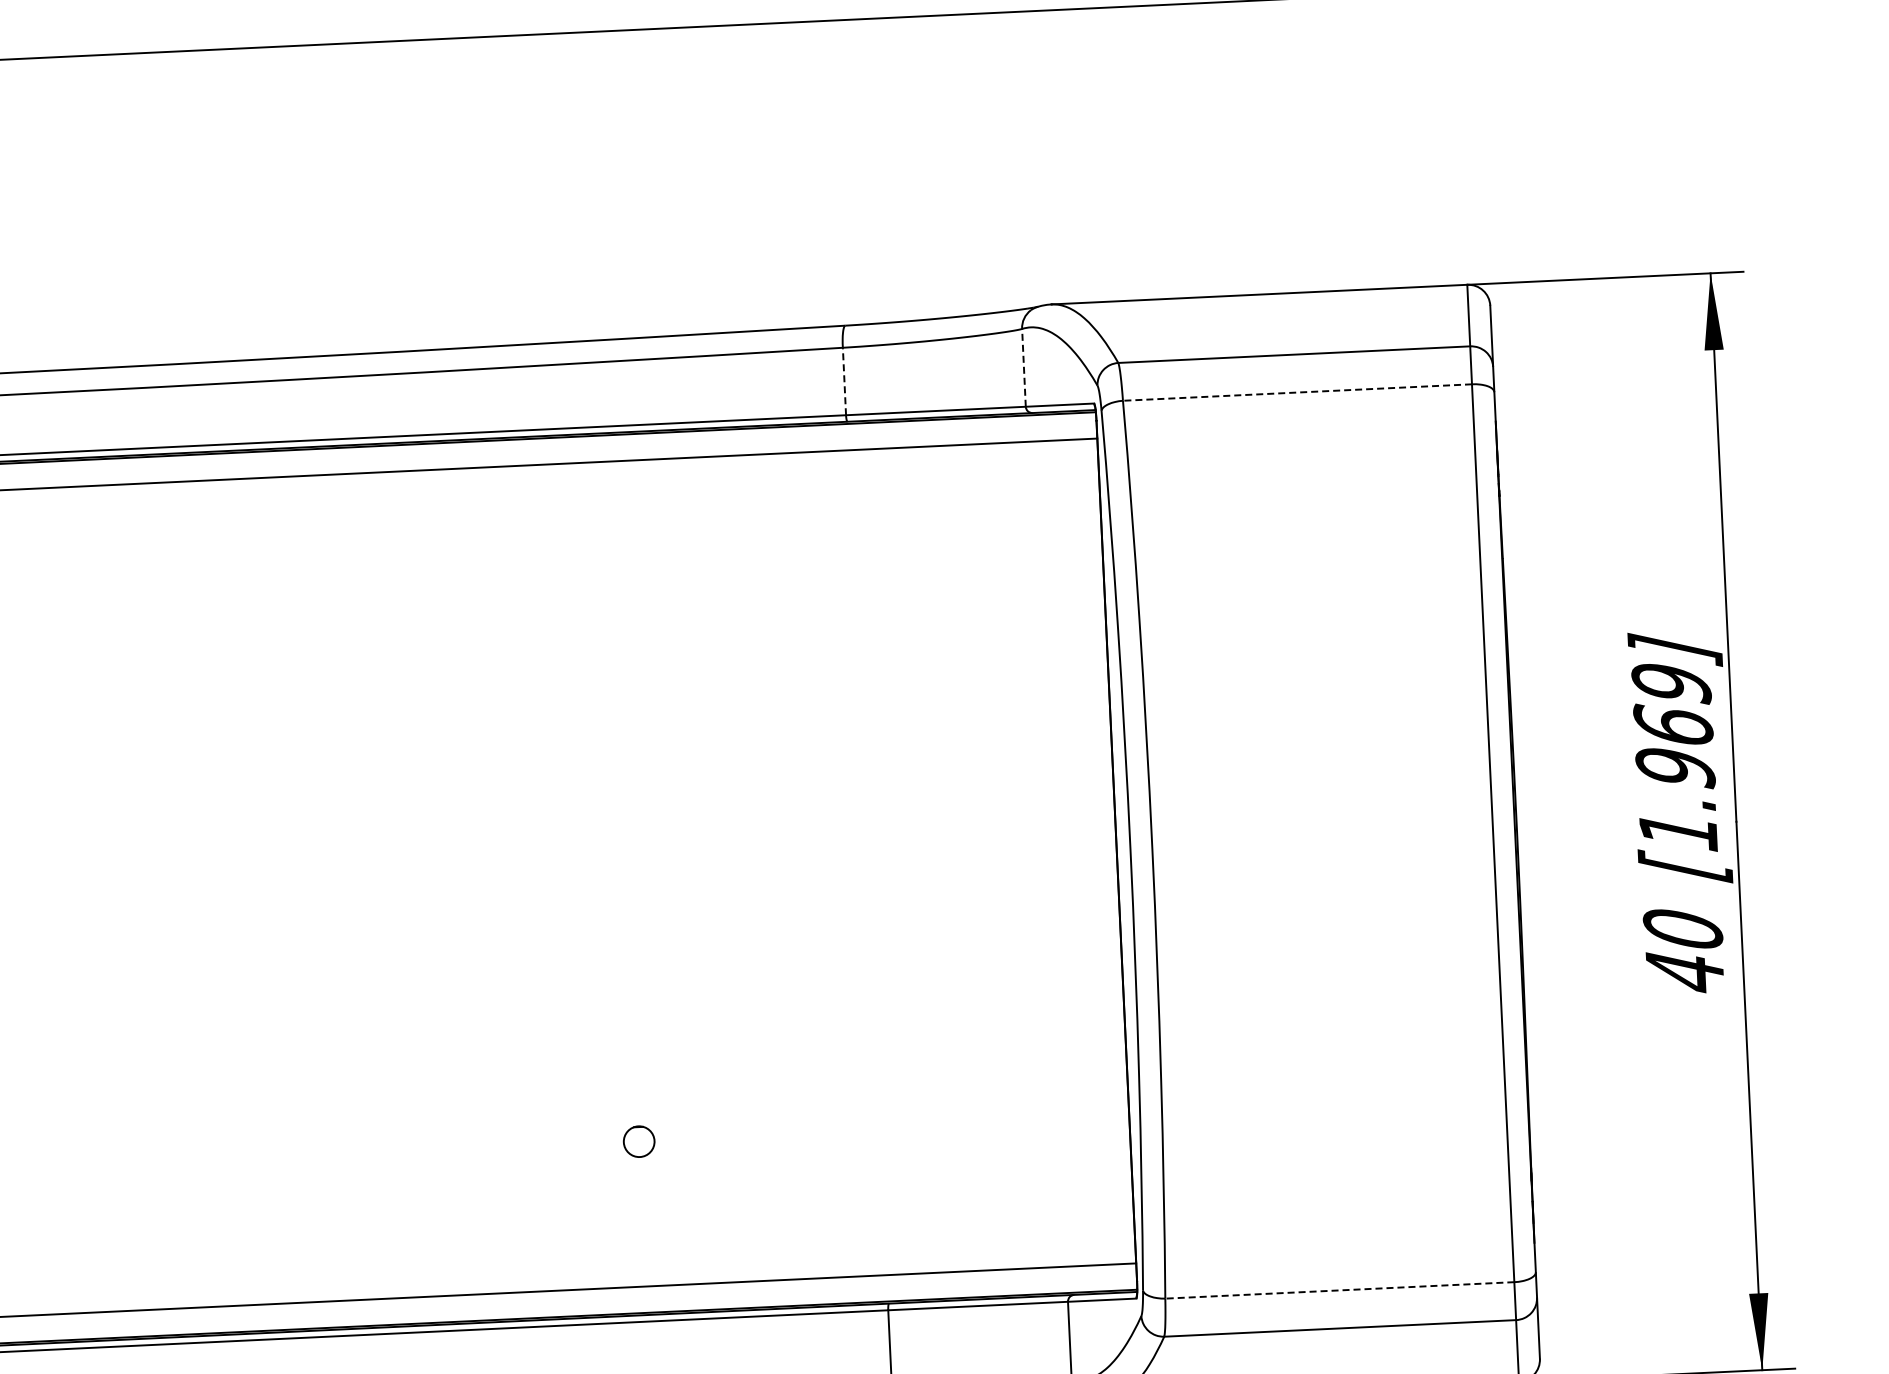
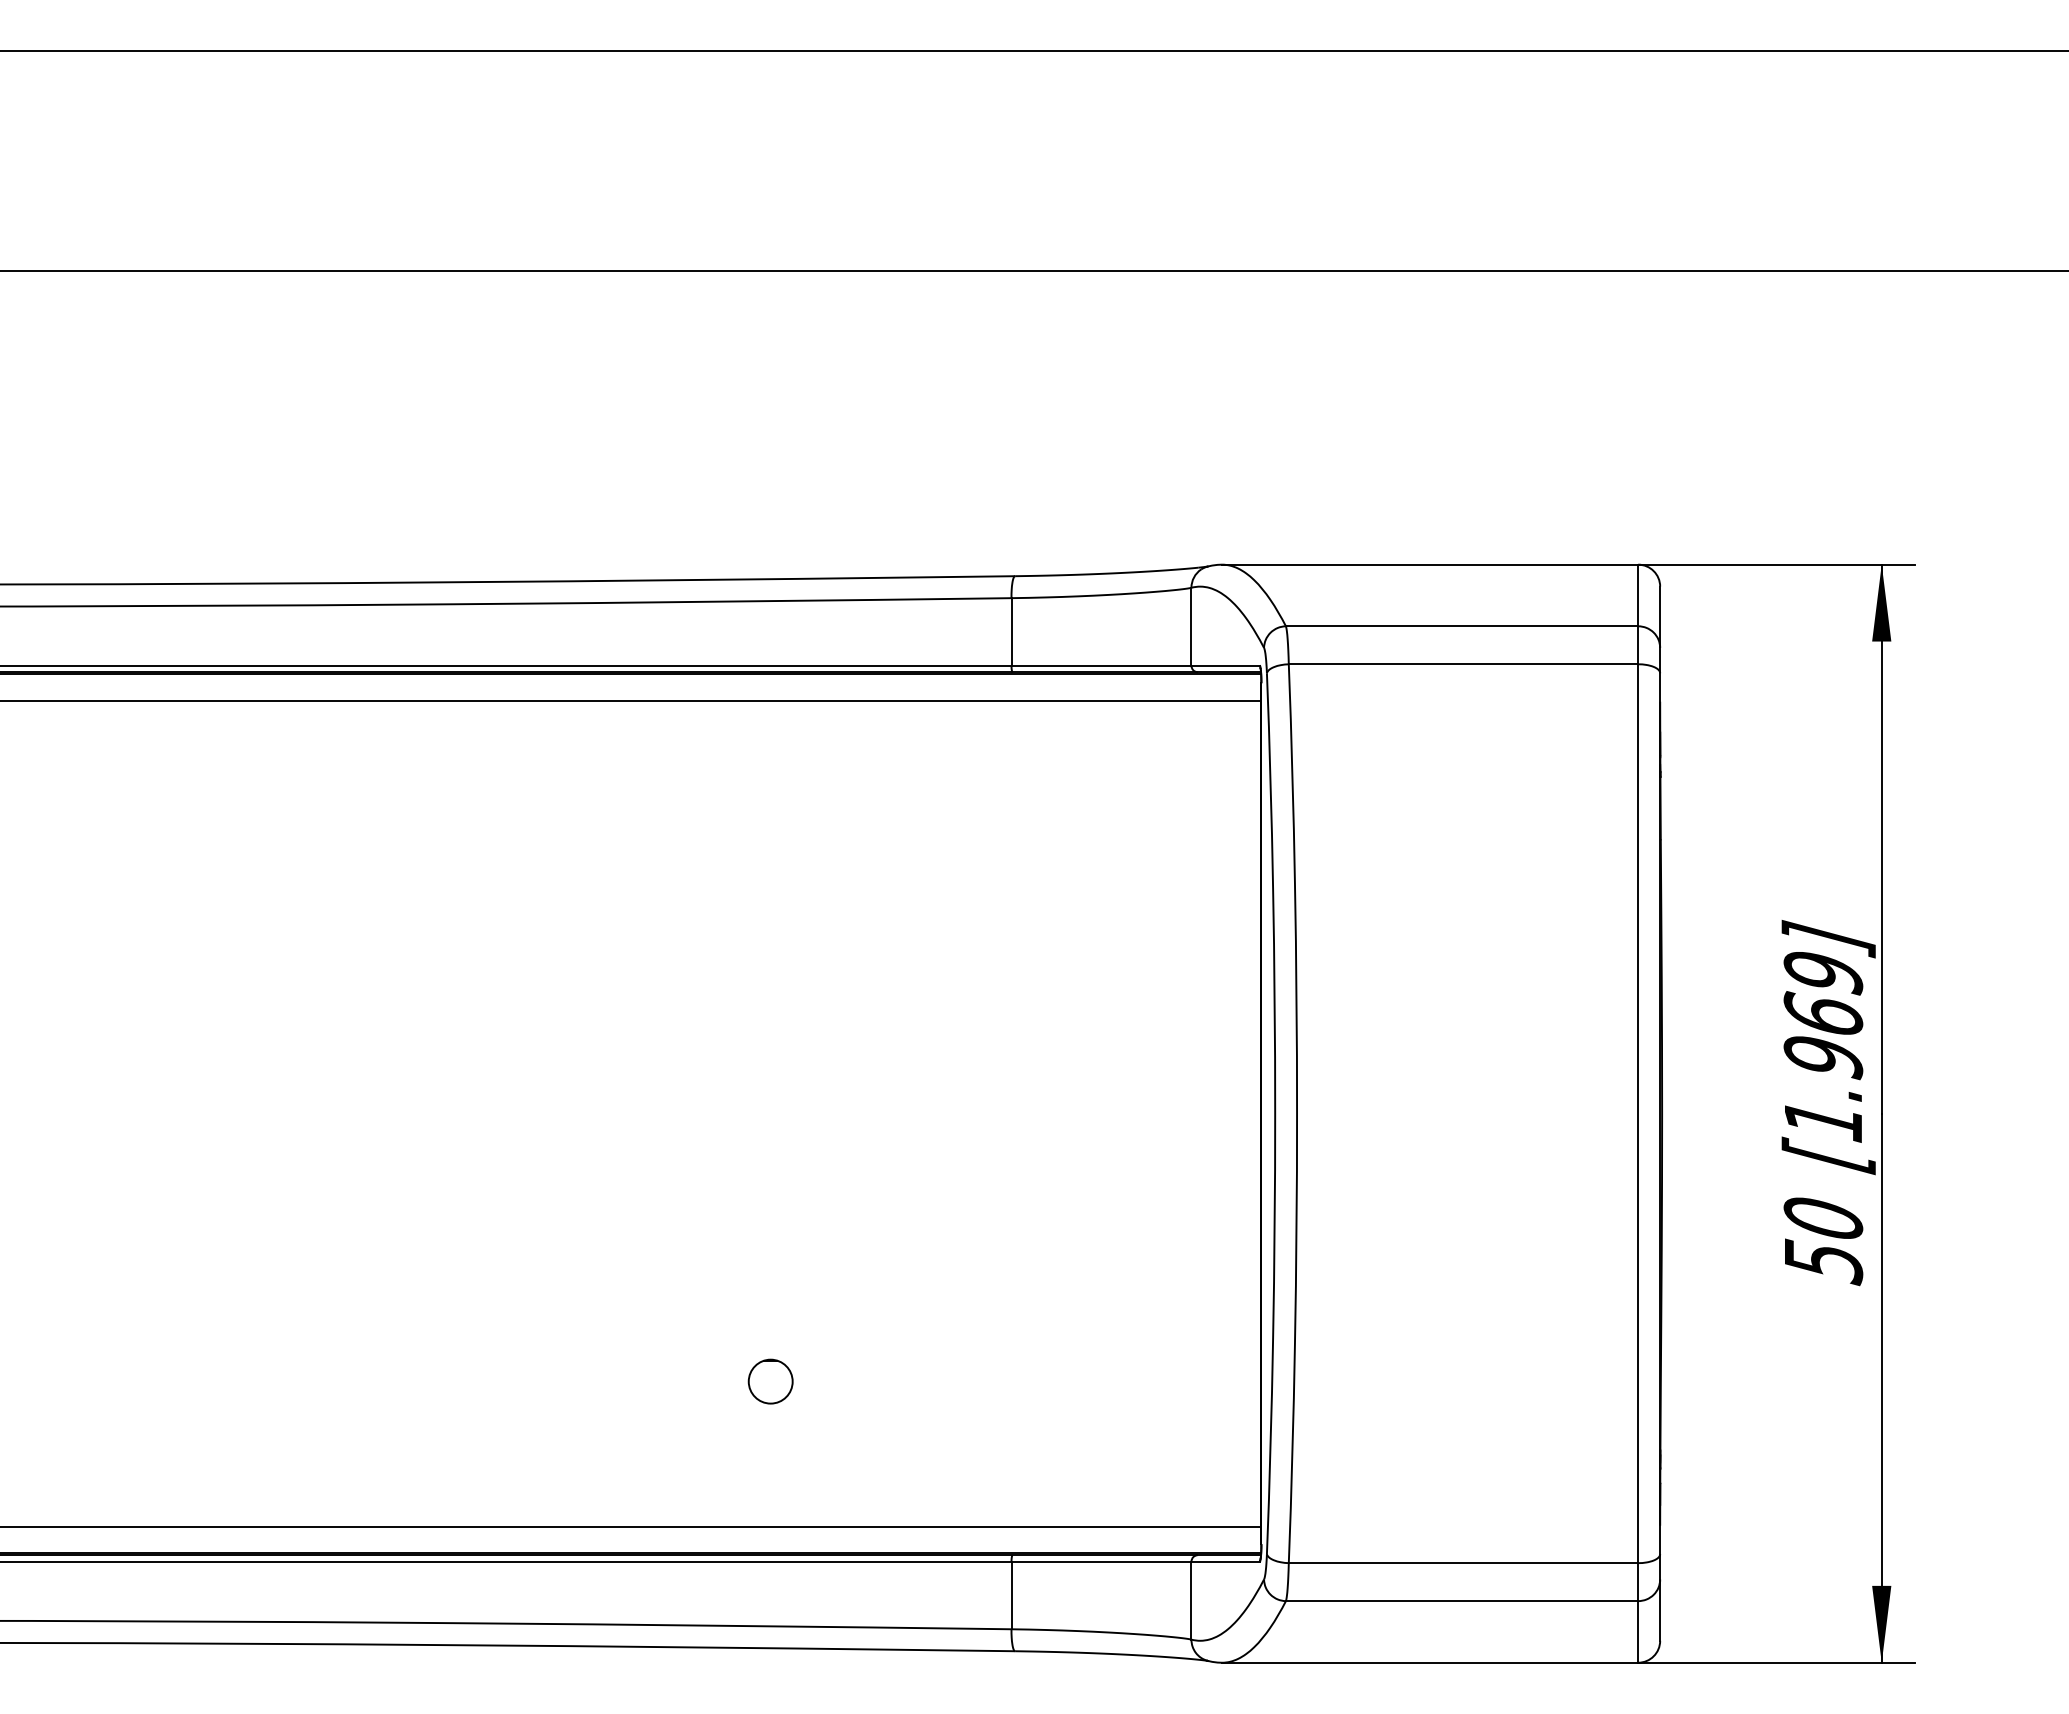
line: (1024, 367) -> (1191, 626), dashed -> solid
line: (844, 381) -> (1011, 631), dashed -> solid
line: (1297, 392) -> (1463, 664), dashed -> solid
text: (1686, 973) -> (1824, 1262), 40 -> 50
part: (639, 1141) -> (770, 1381), size x1.43
line: (1339, 1290) -> (1463, 1563), dashed -> solid

